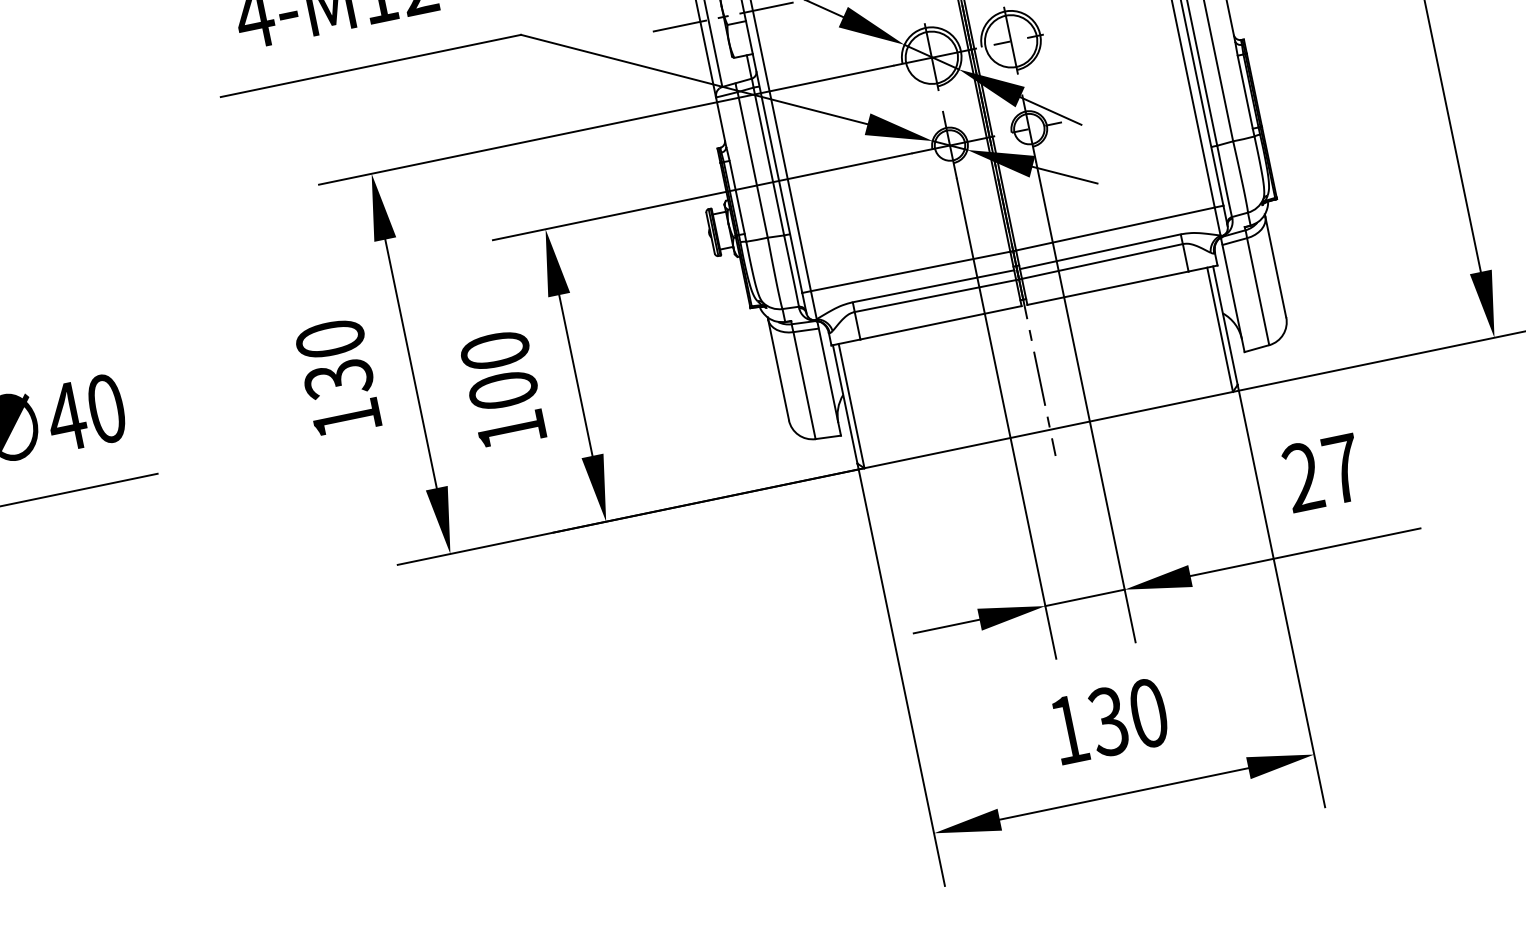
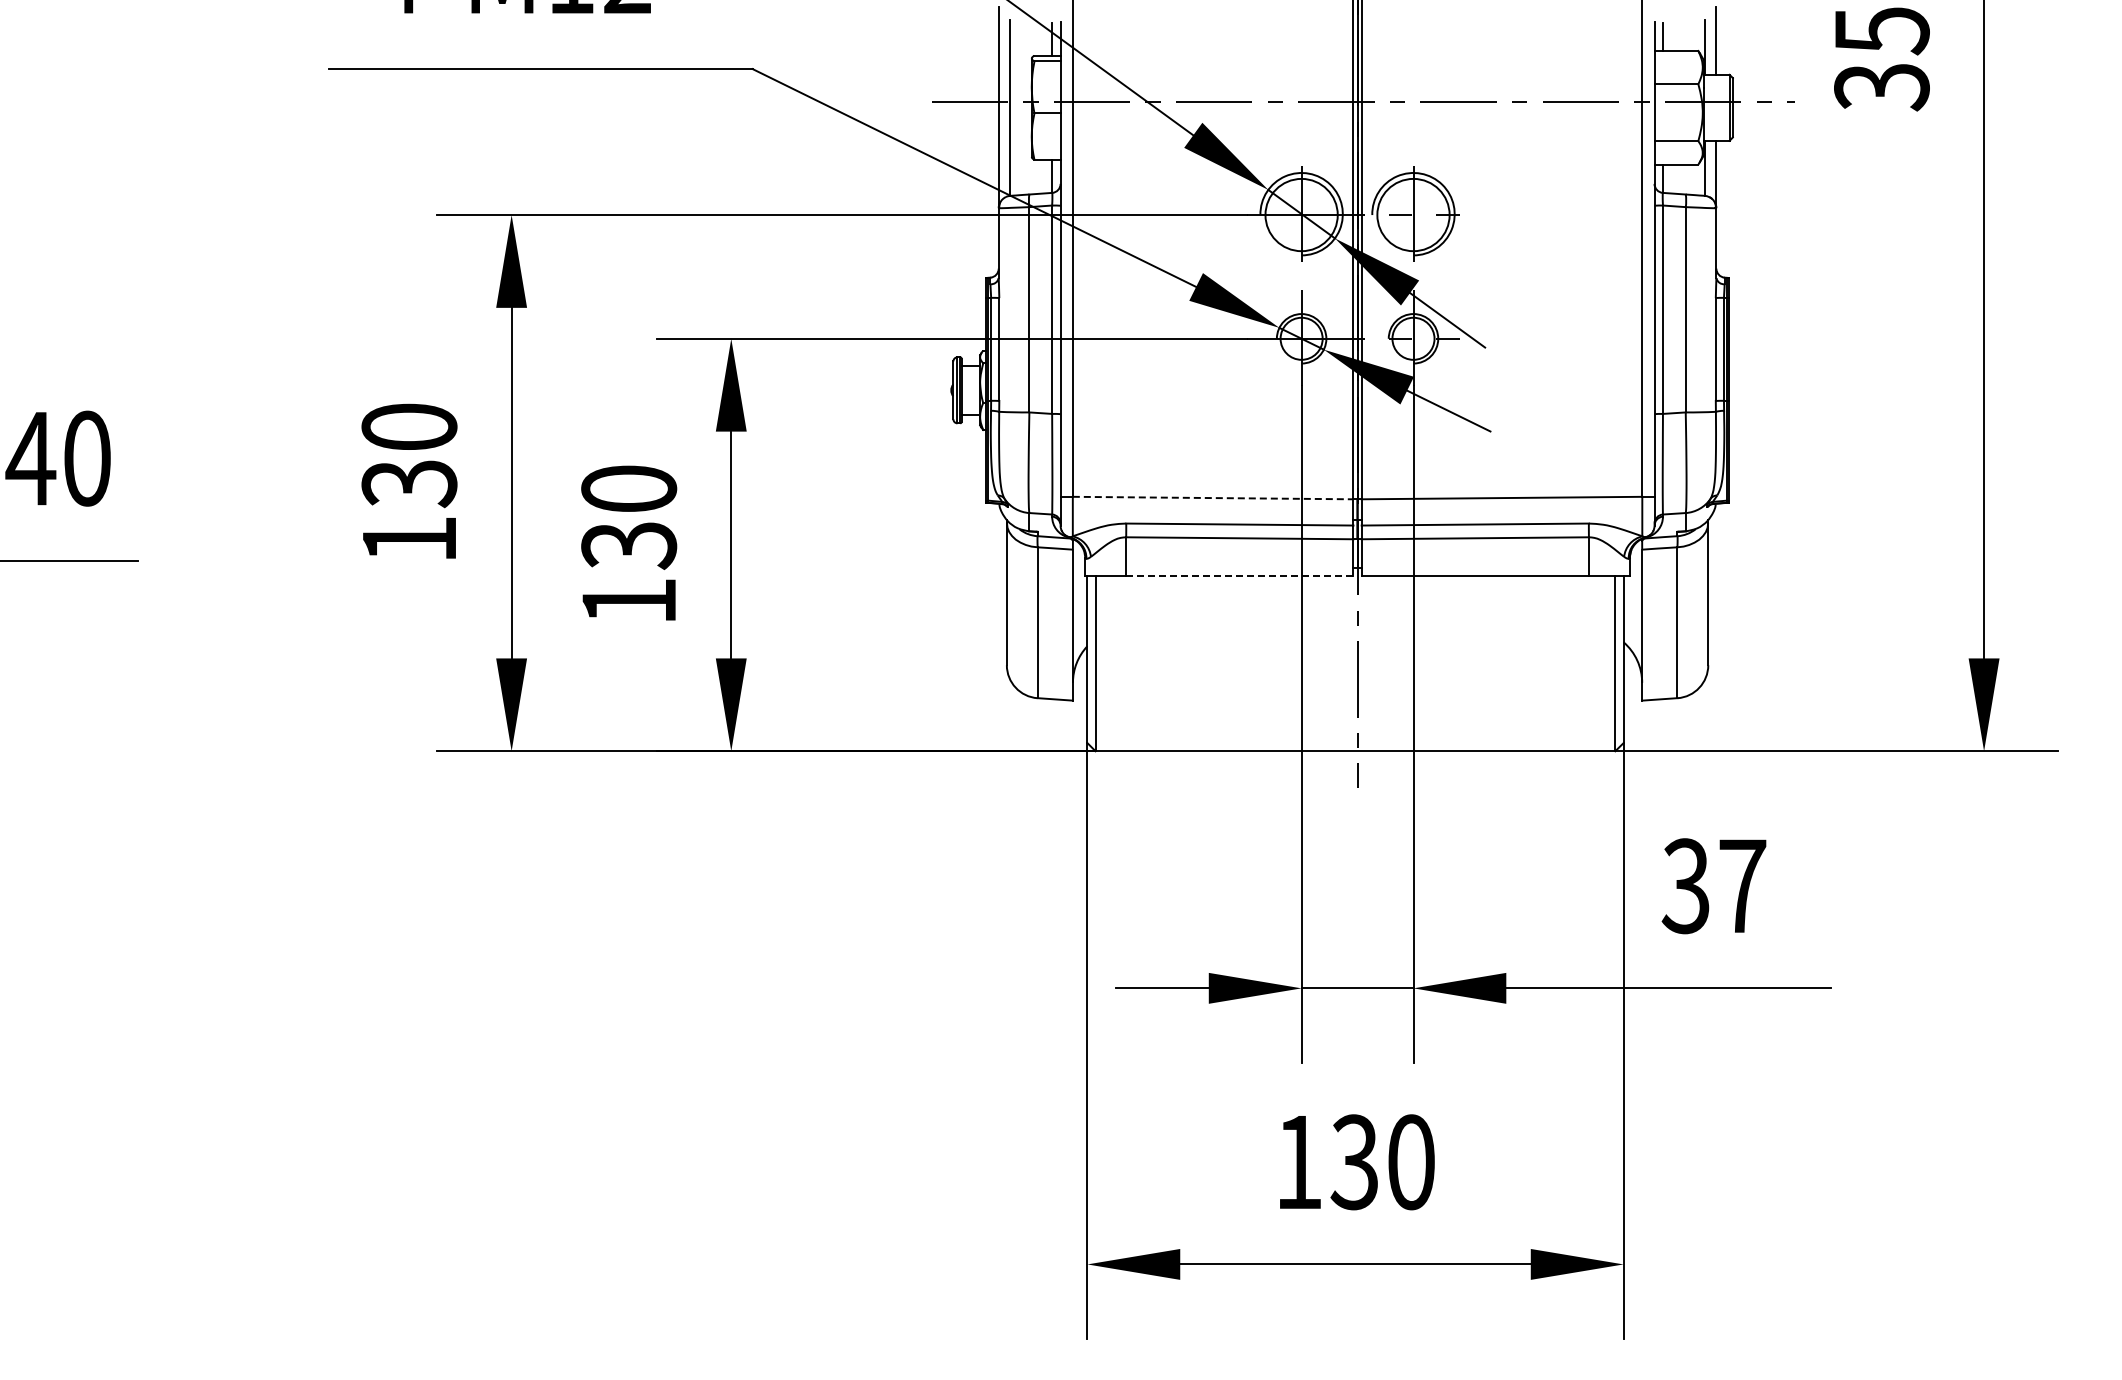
line: (910, 271) -> (1213, 498), solid -> dashed
line: (940, 323) -> (1239, 576), solid -> dashed
text: (503, 391) -> (629, 546), 100 -> 130
text: (1302, 477) -> (1685, 886), 27 -> 37

